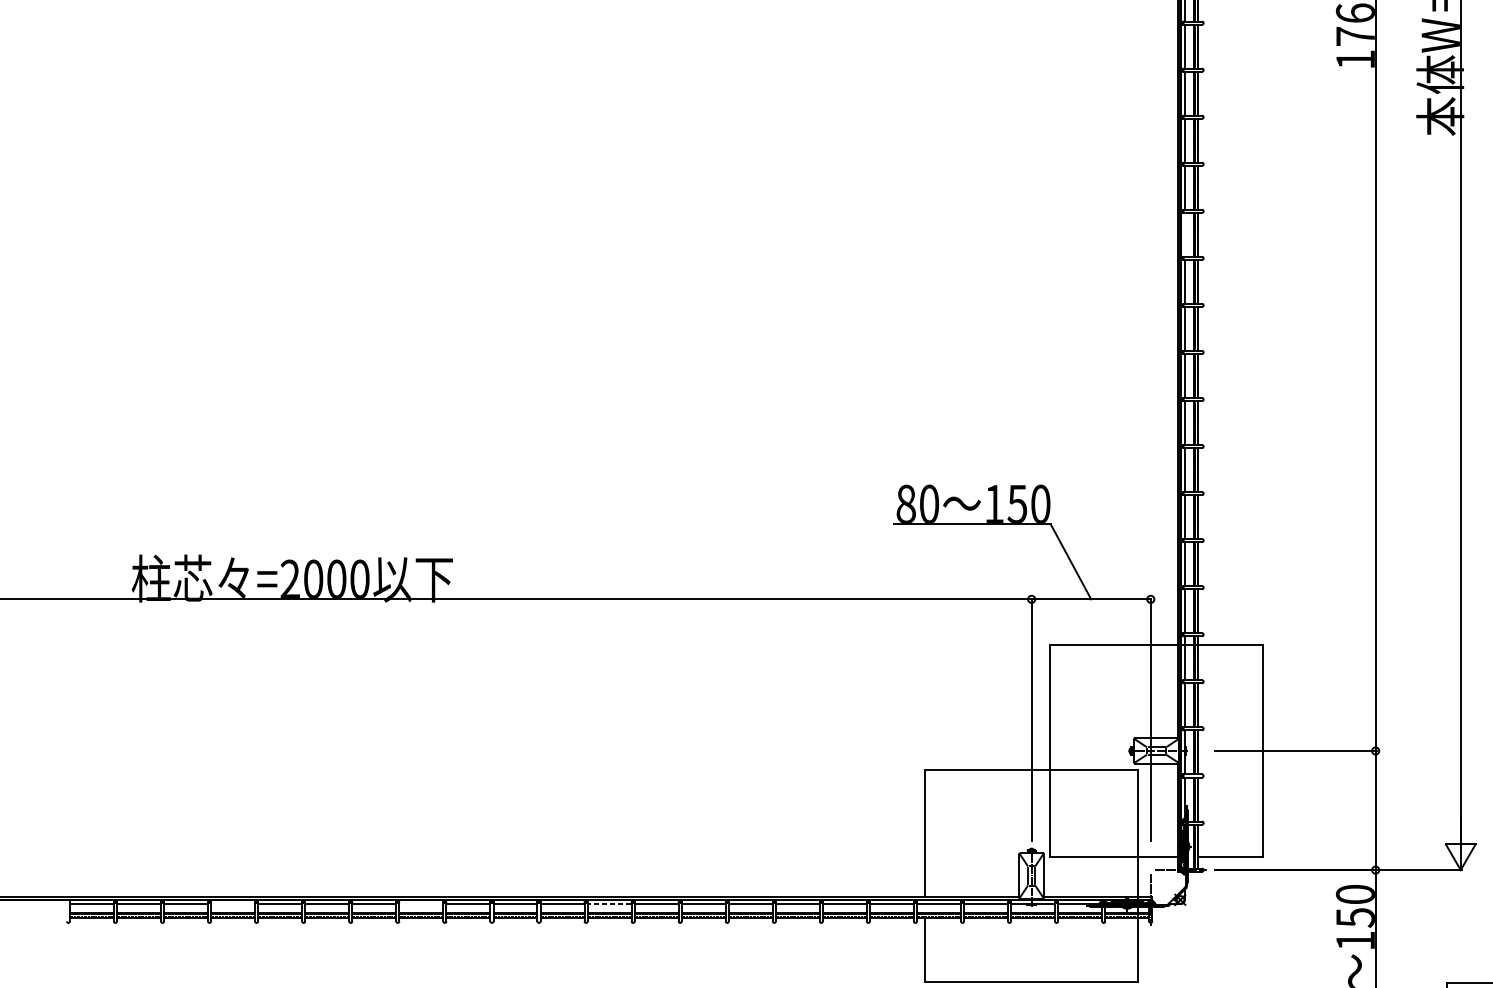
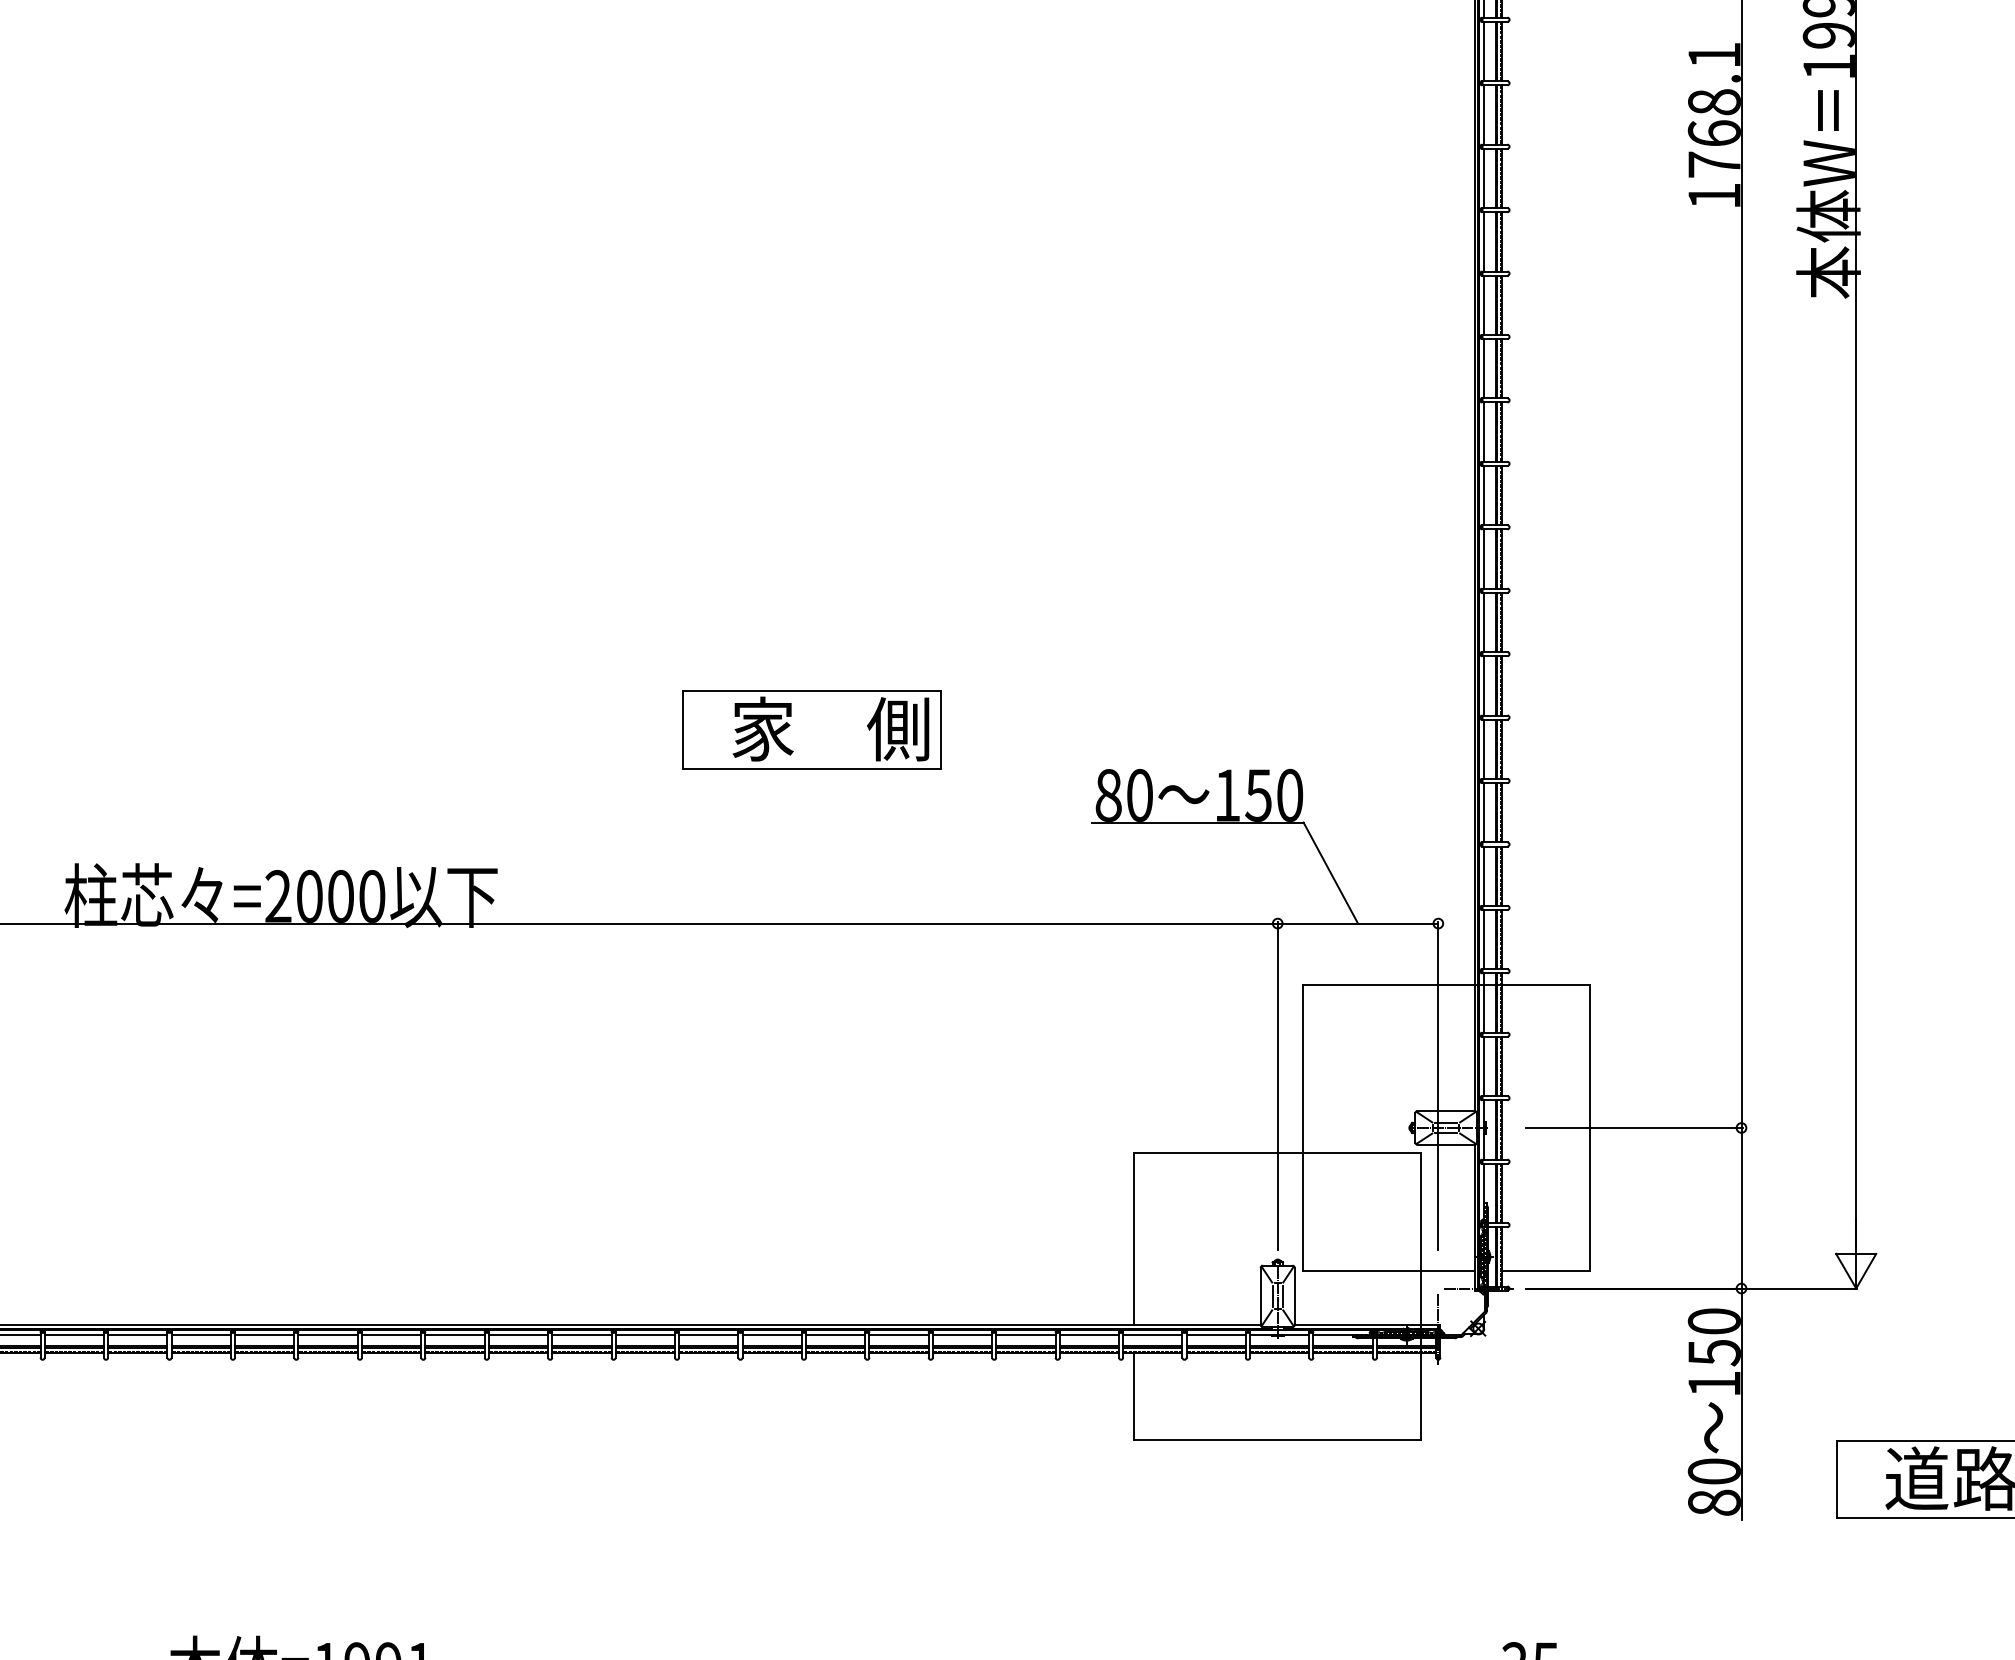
line: (1185, 234) -> (1484, 431), added
part: (685, 455) -> (811, 729), added
line: (232, 904) -> (200, 1334), added
line: (420, 904) -> (454, 1334), added
line: (609, 904) -> (708, 1334), dashed -> solid

